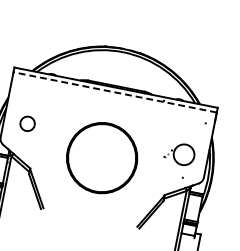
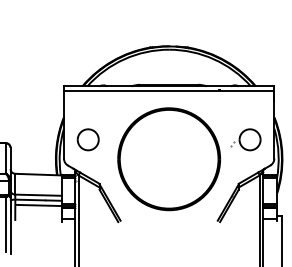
line: (114, 92) -> (168, 91), dashed -> solid
part: (27, 123) -> (87, 139), size x1.43
part: (101, 158) -> (168, 159), size x1.43

